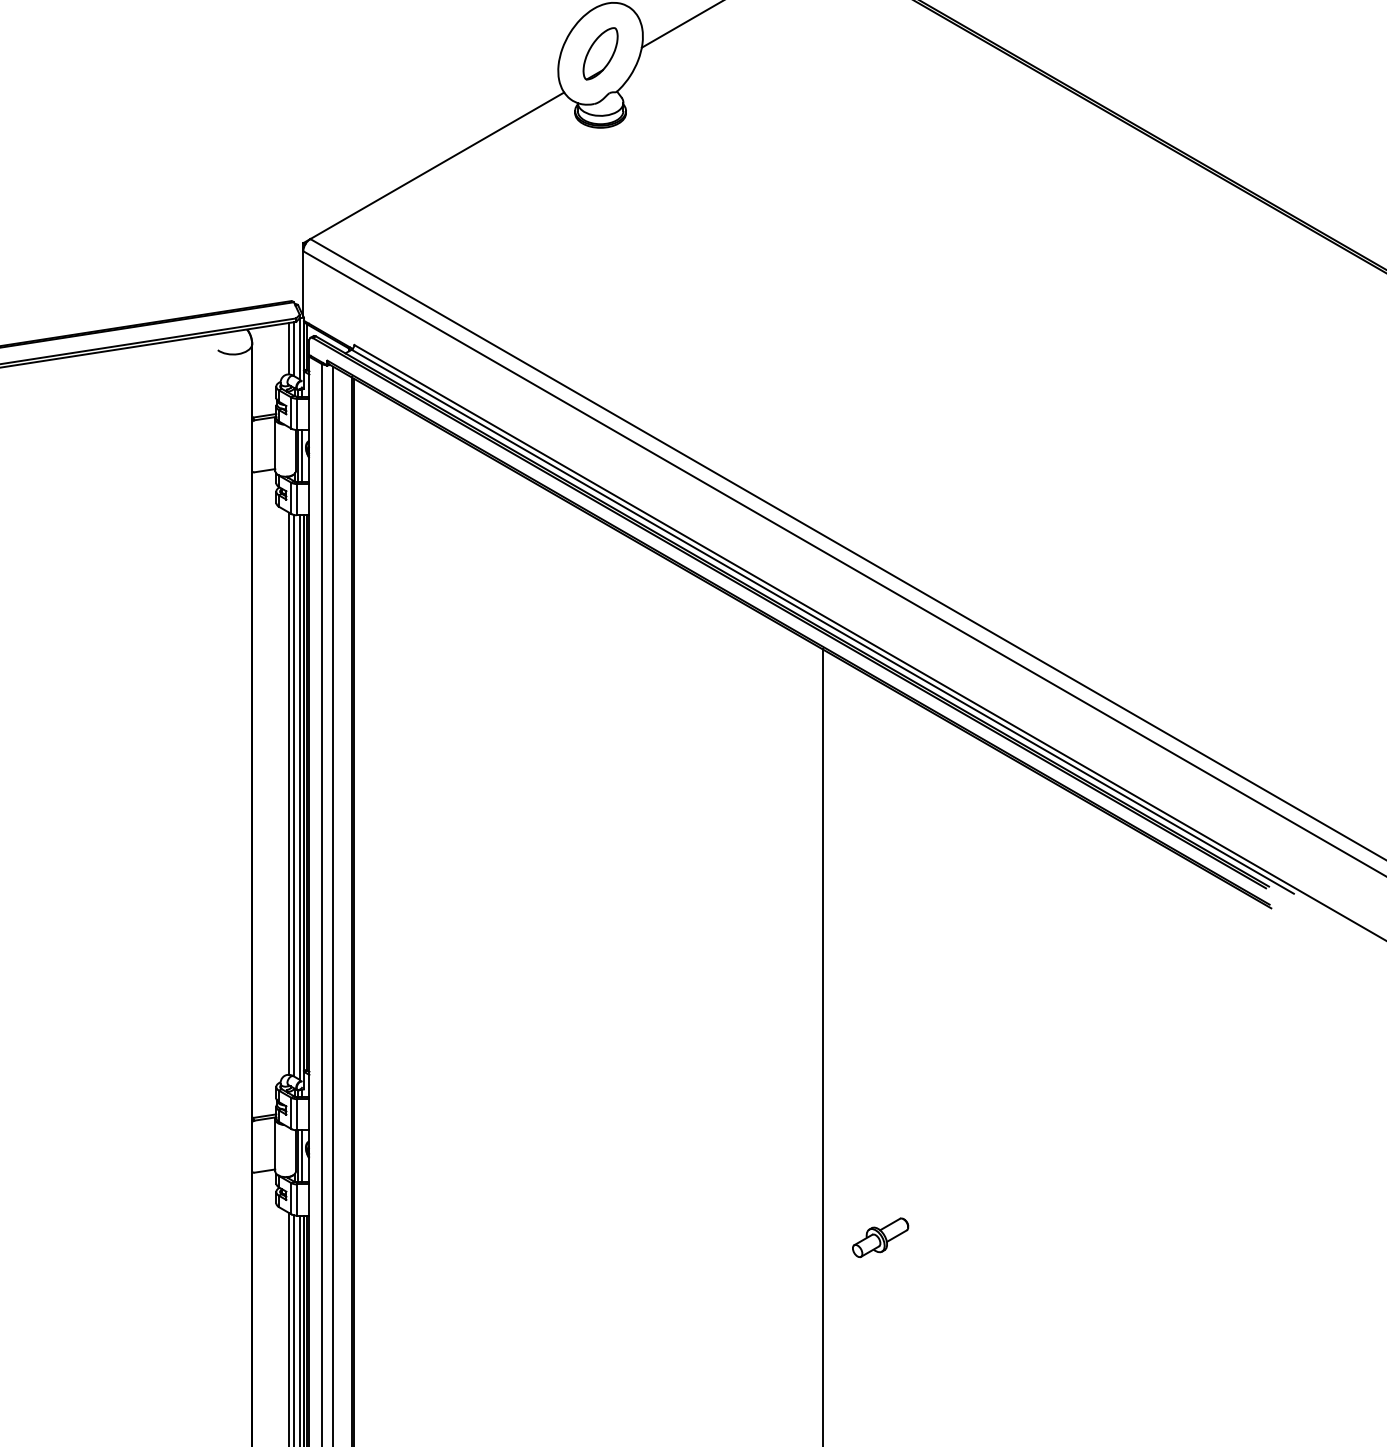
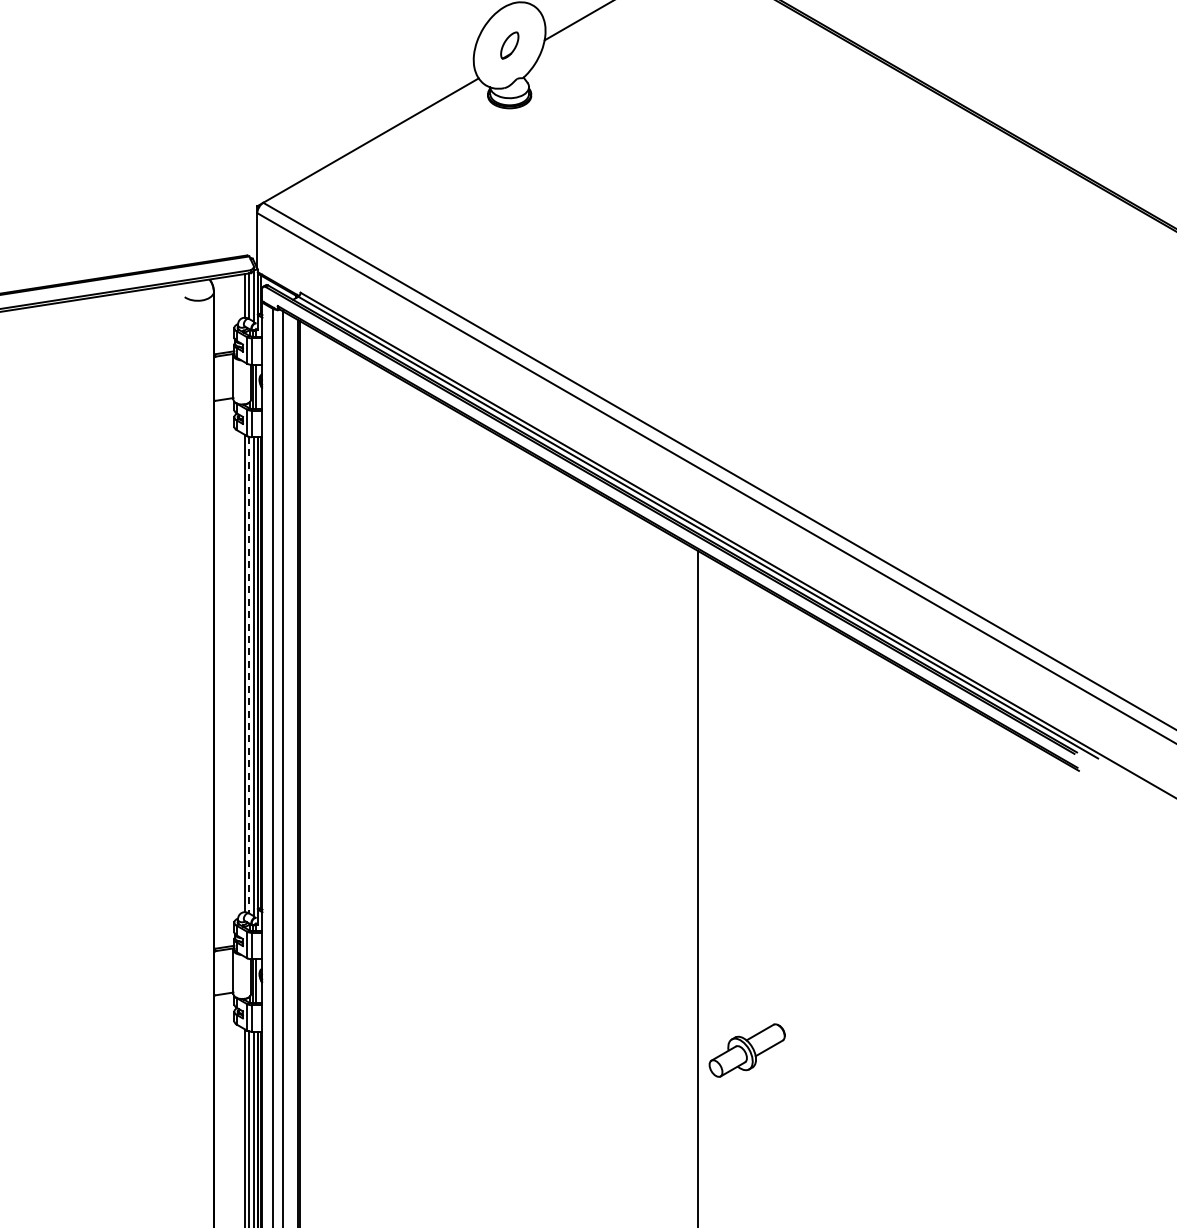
part: (600, 53) -> (509, 45), size x0.6
line: (294, 795) -> (249, 675), solid -> dashed
part: (880, 1237) -> (747, 1050), size x1.6

